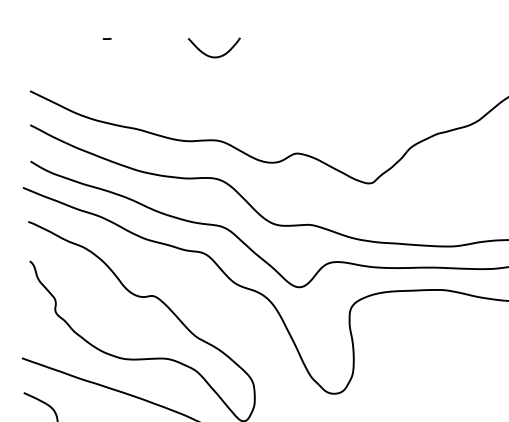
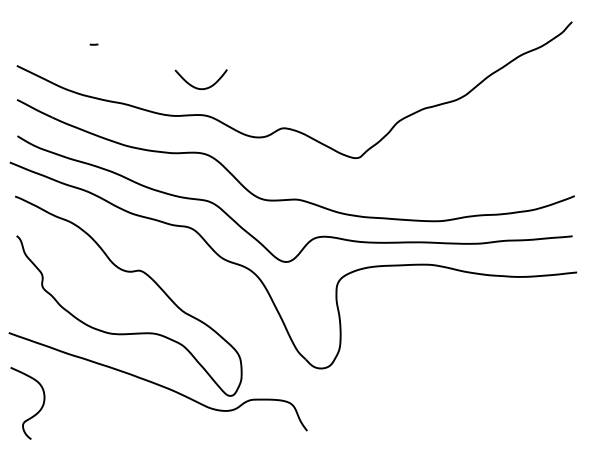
line: (106, 38) -> (93, 44), moved
curve: (211, 55) -> (198, 87), moved

